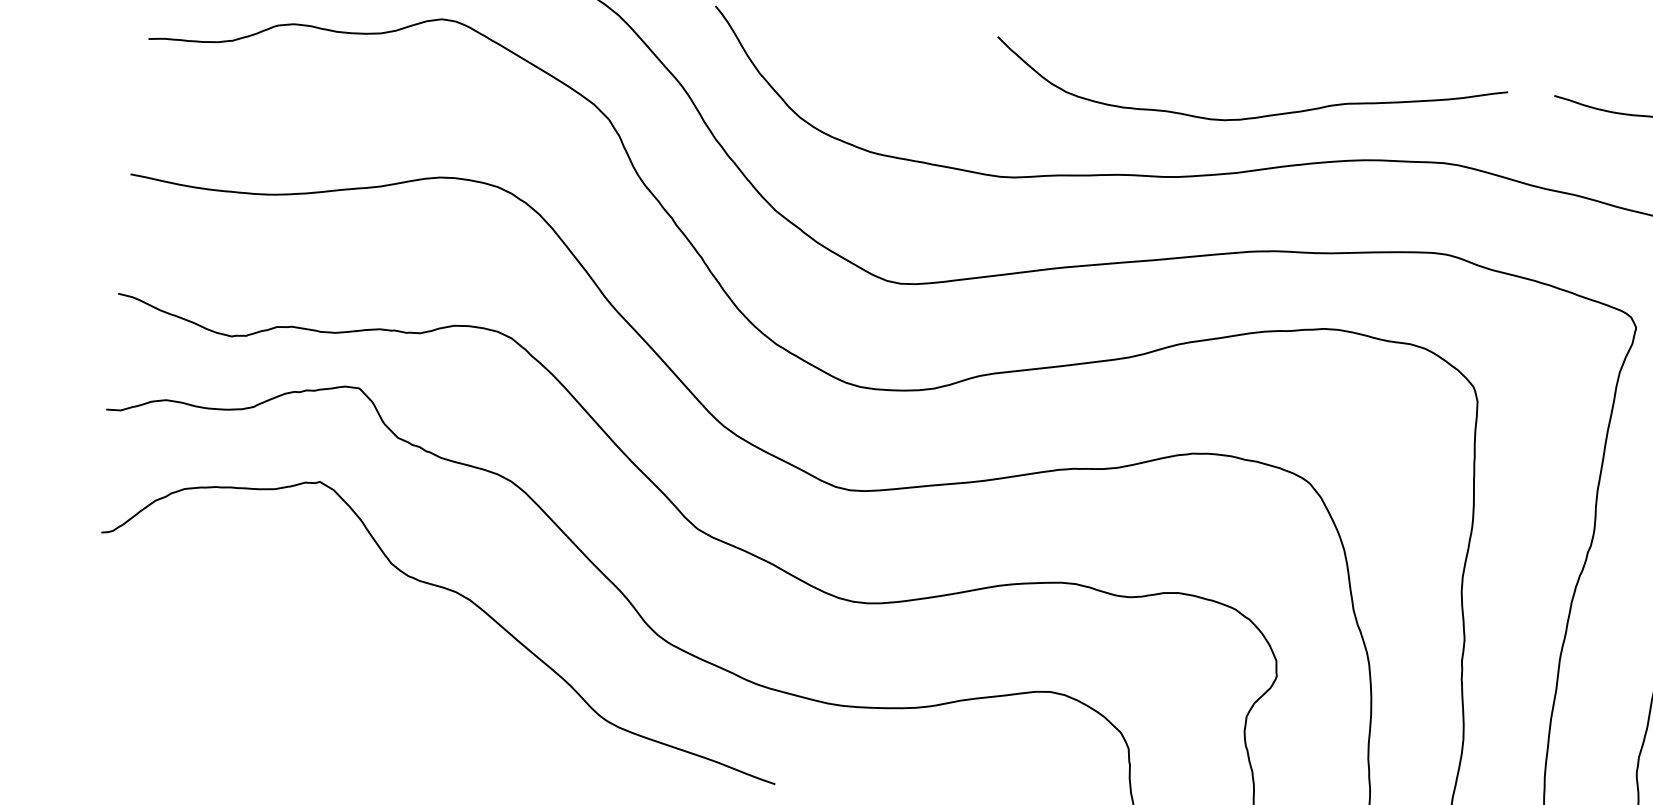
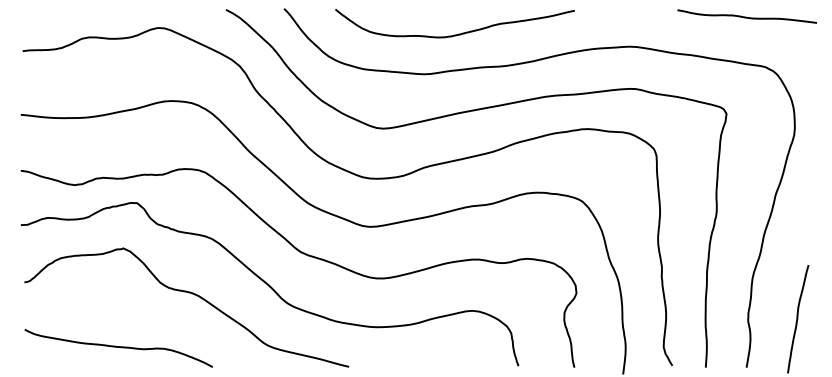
curve: (1254, 115) -> (458, 33), moved
curve: (287, 692) -> (118, 347), added

